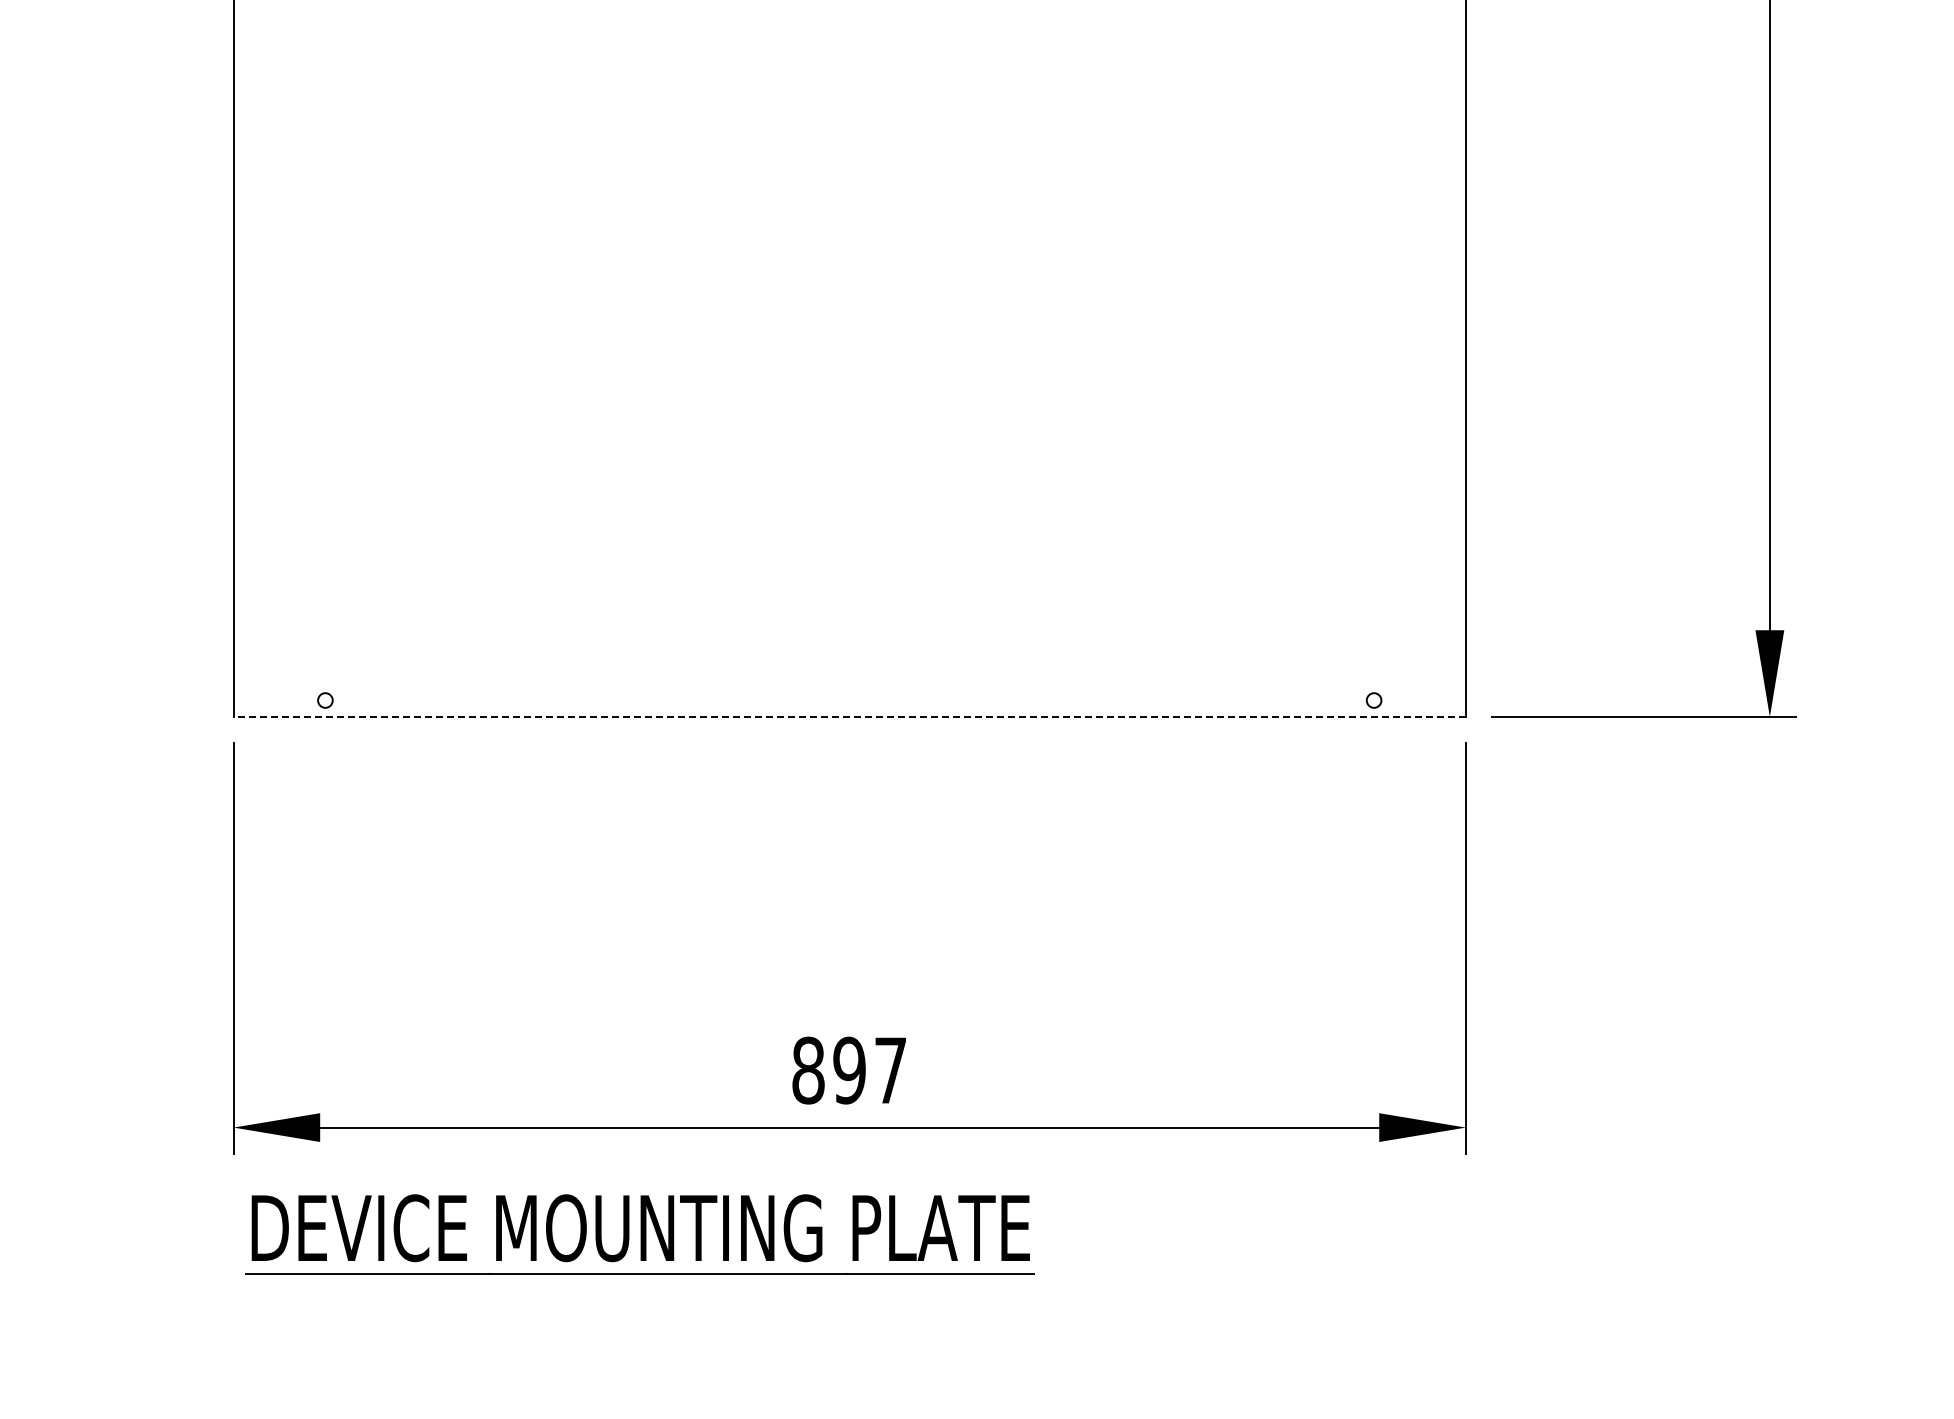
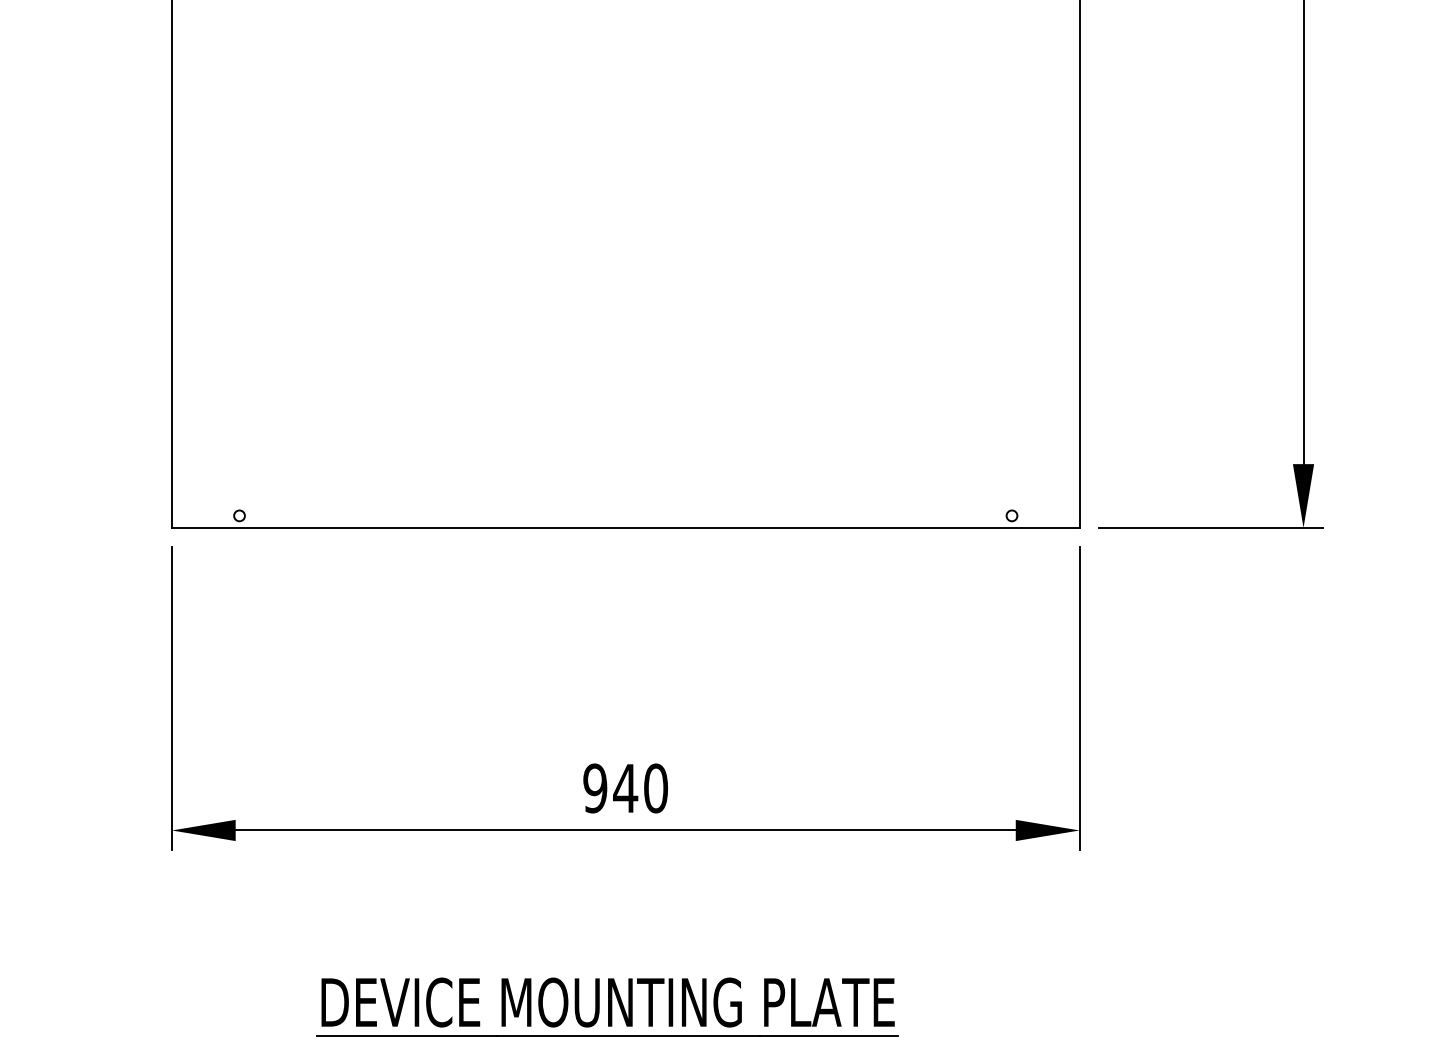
line: (849, 716) -> (625, 527), dashed -> solid
text: (849, 1070) -> (625, 788), 897 -> 940
part: (639, 1234) -> (607, 1007), moved

